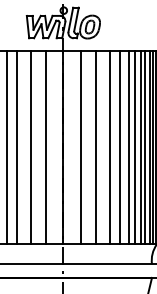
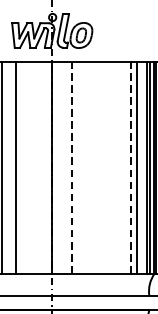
line: (45, 147) -> (32, 167), removed
line: (81, 147) -> (72, 167), solid -> dashed
line: (96, 147) -> (88, 167), removed
line: (109, 147) -> (102, 167), removed
line: (120, 147) -> (114, 167), removed
line: (128, 147) -> (123, 167), removed
line: (135, 147) -> (131, 167), solid -> dashed
line: (145, 147) -> (142, 167), removed

